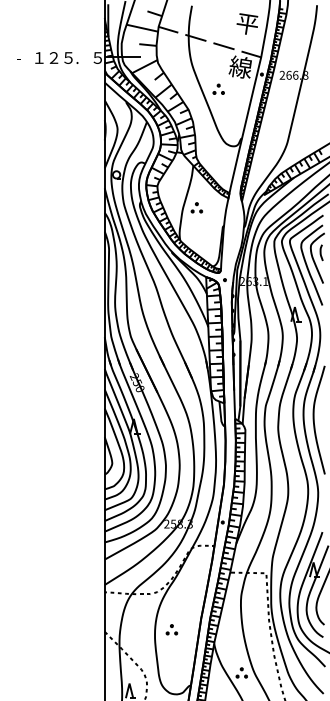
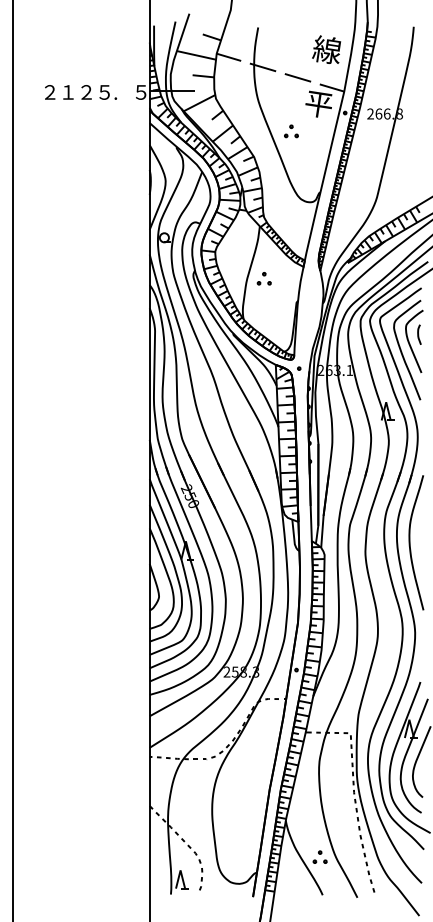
text: (246, 23) -> (326, 49), 平 -> 線
text: (23, 58) -> (48, 92), - -> ２
text: (239, 66) -> (317, 103), 線 -> 平
part: (171, 629) -> (232, 803), removed

